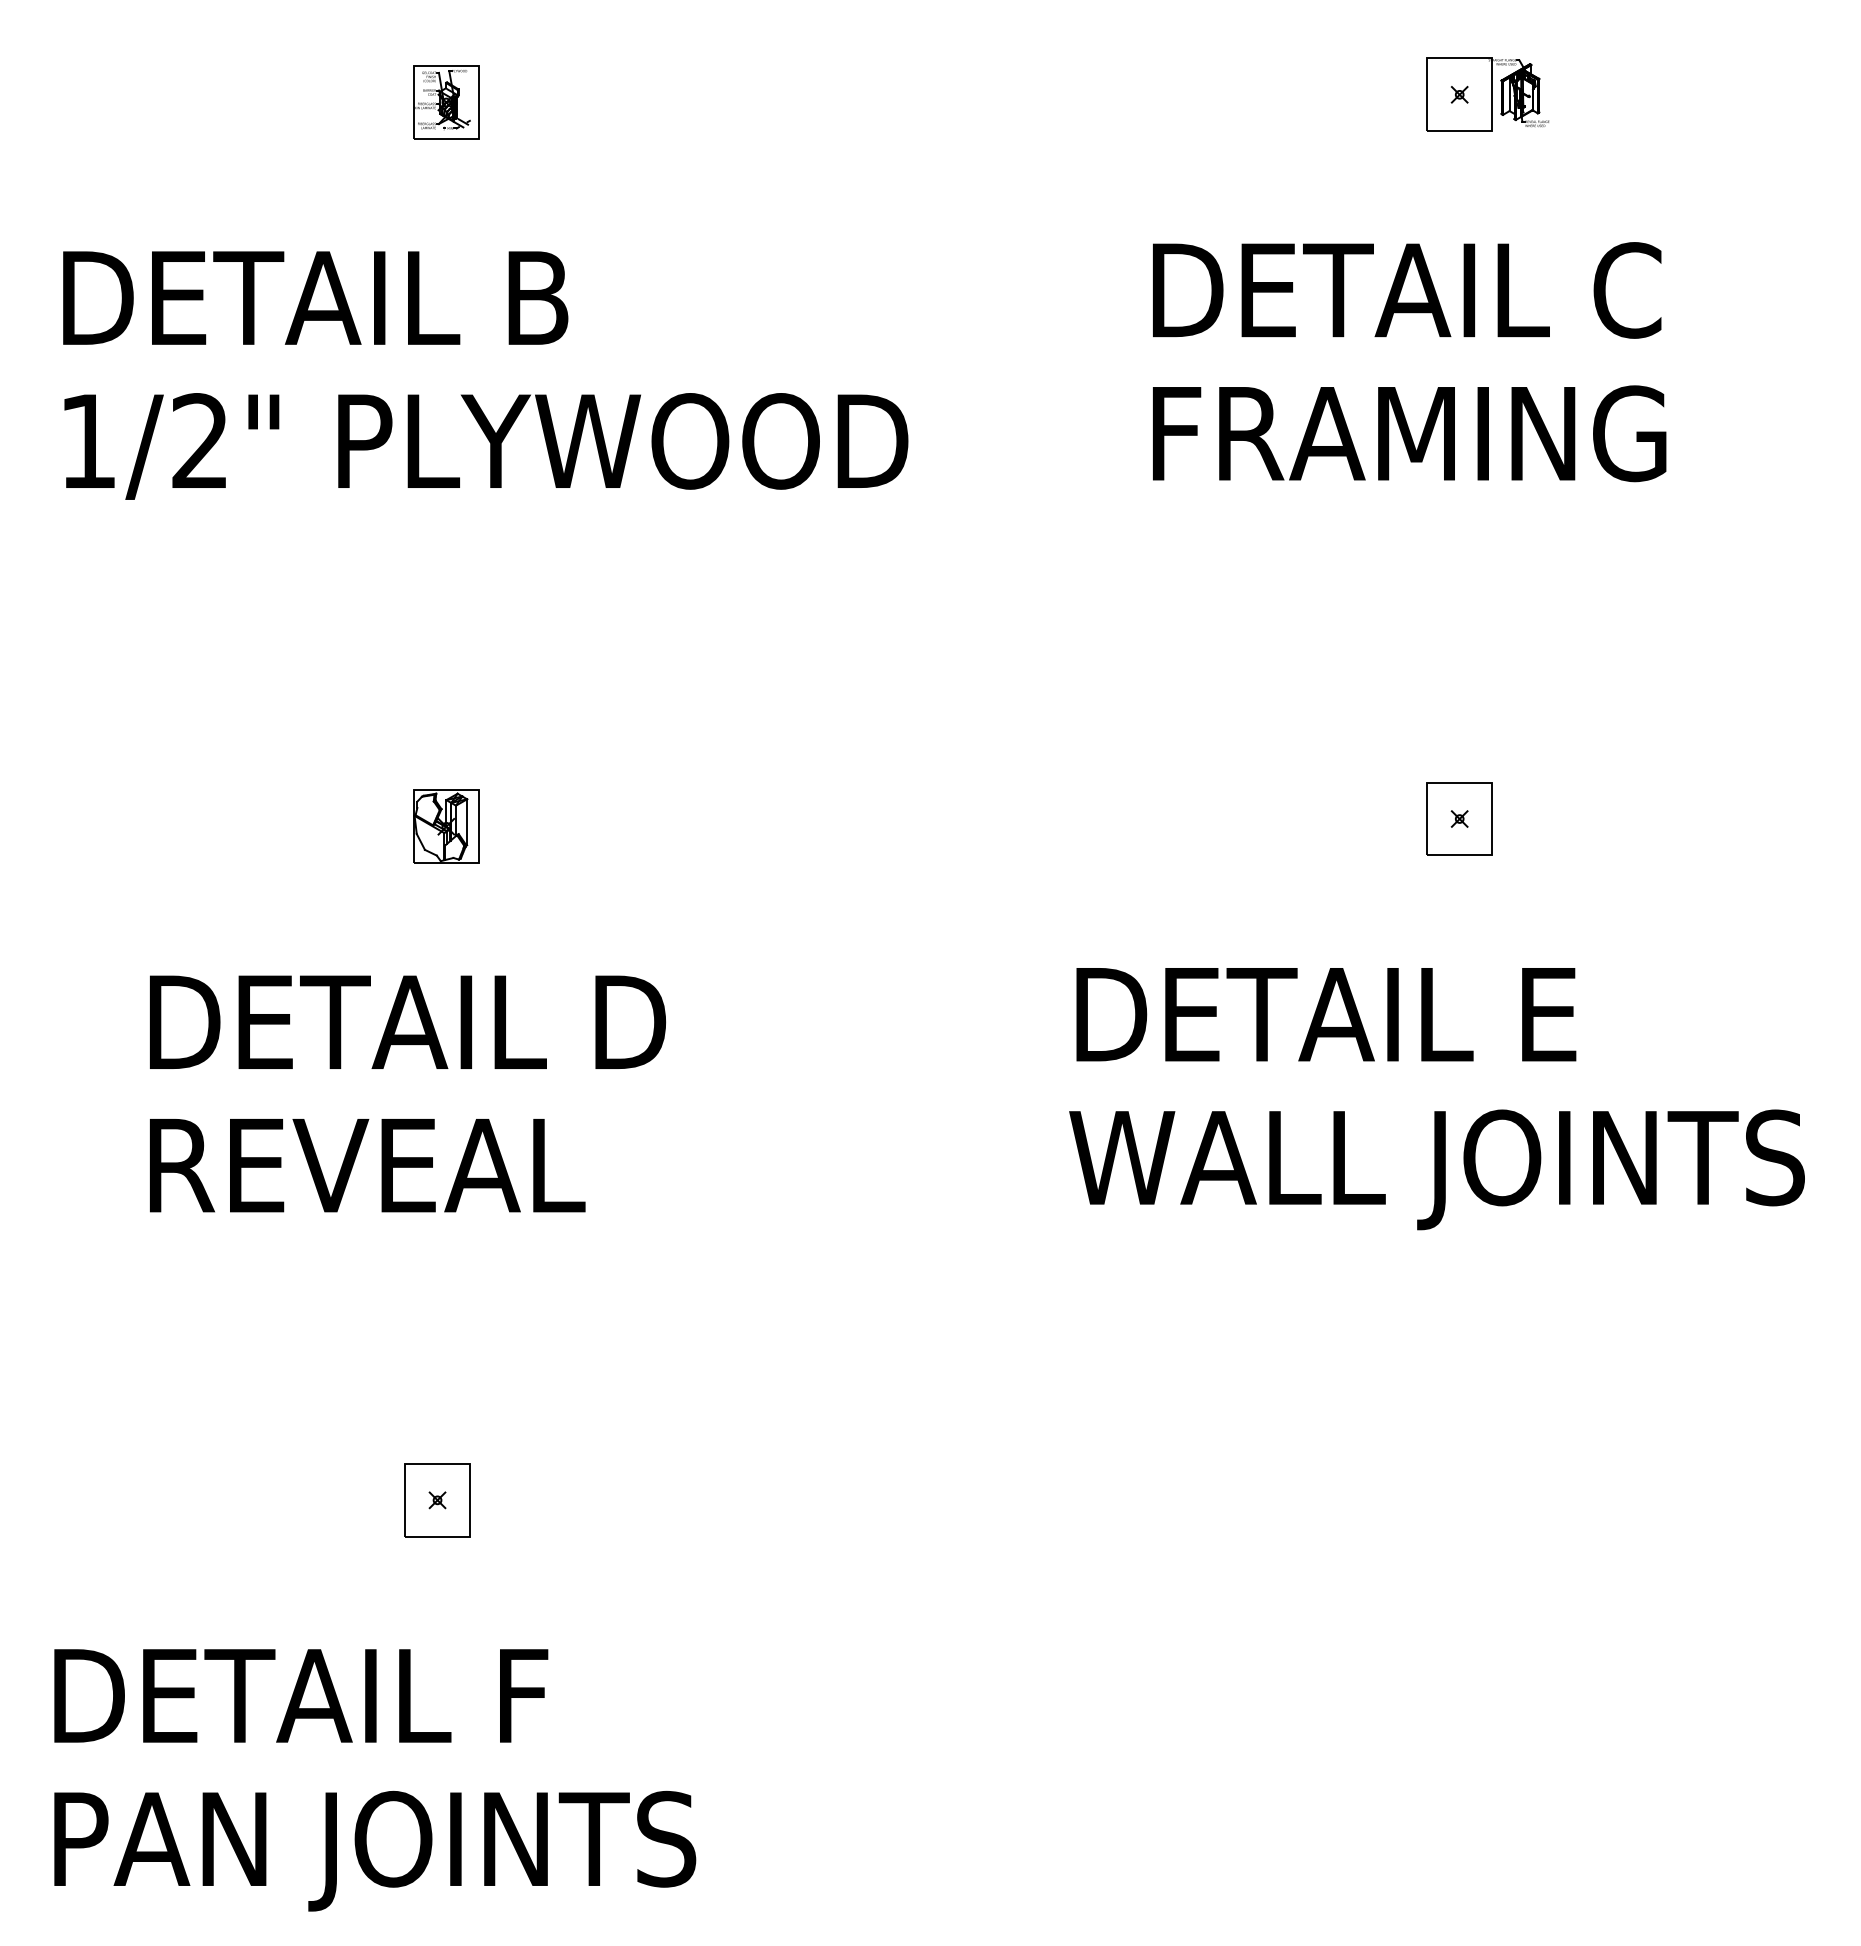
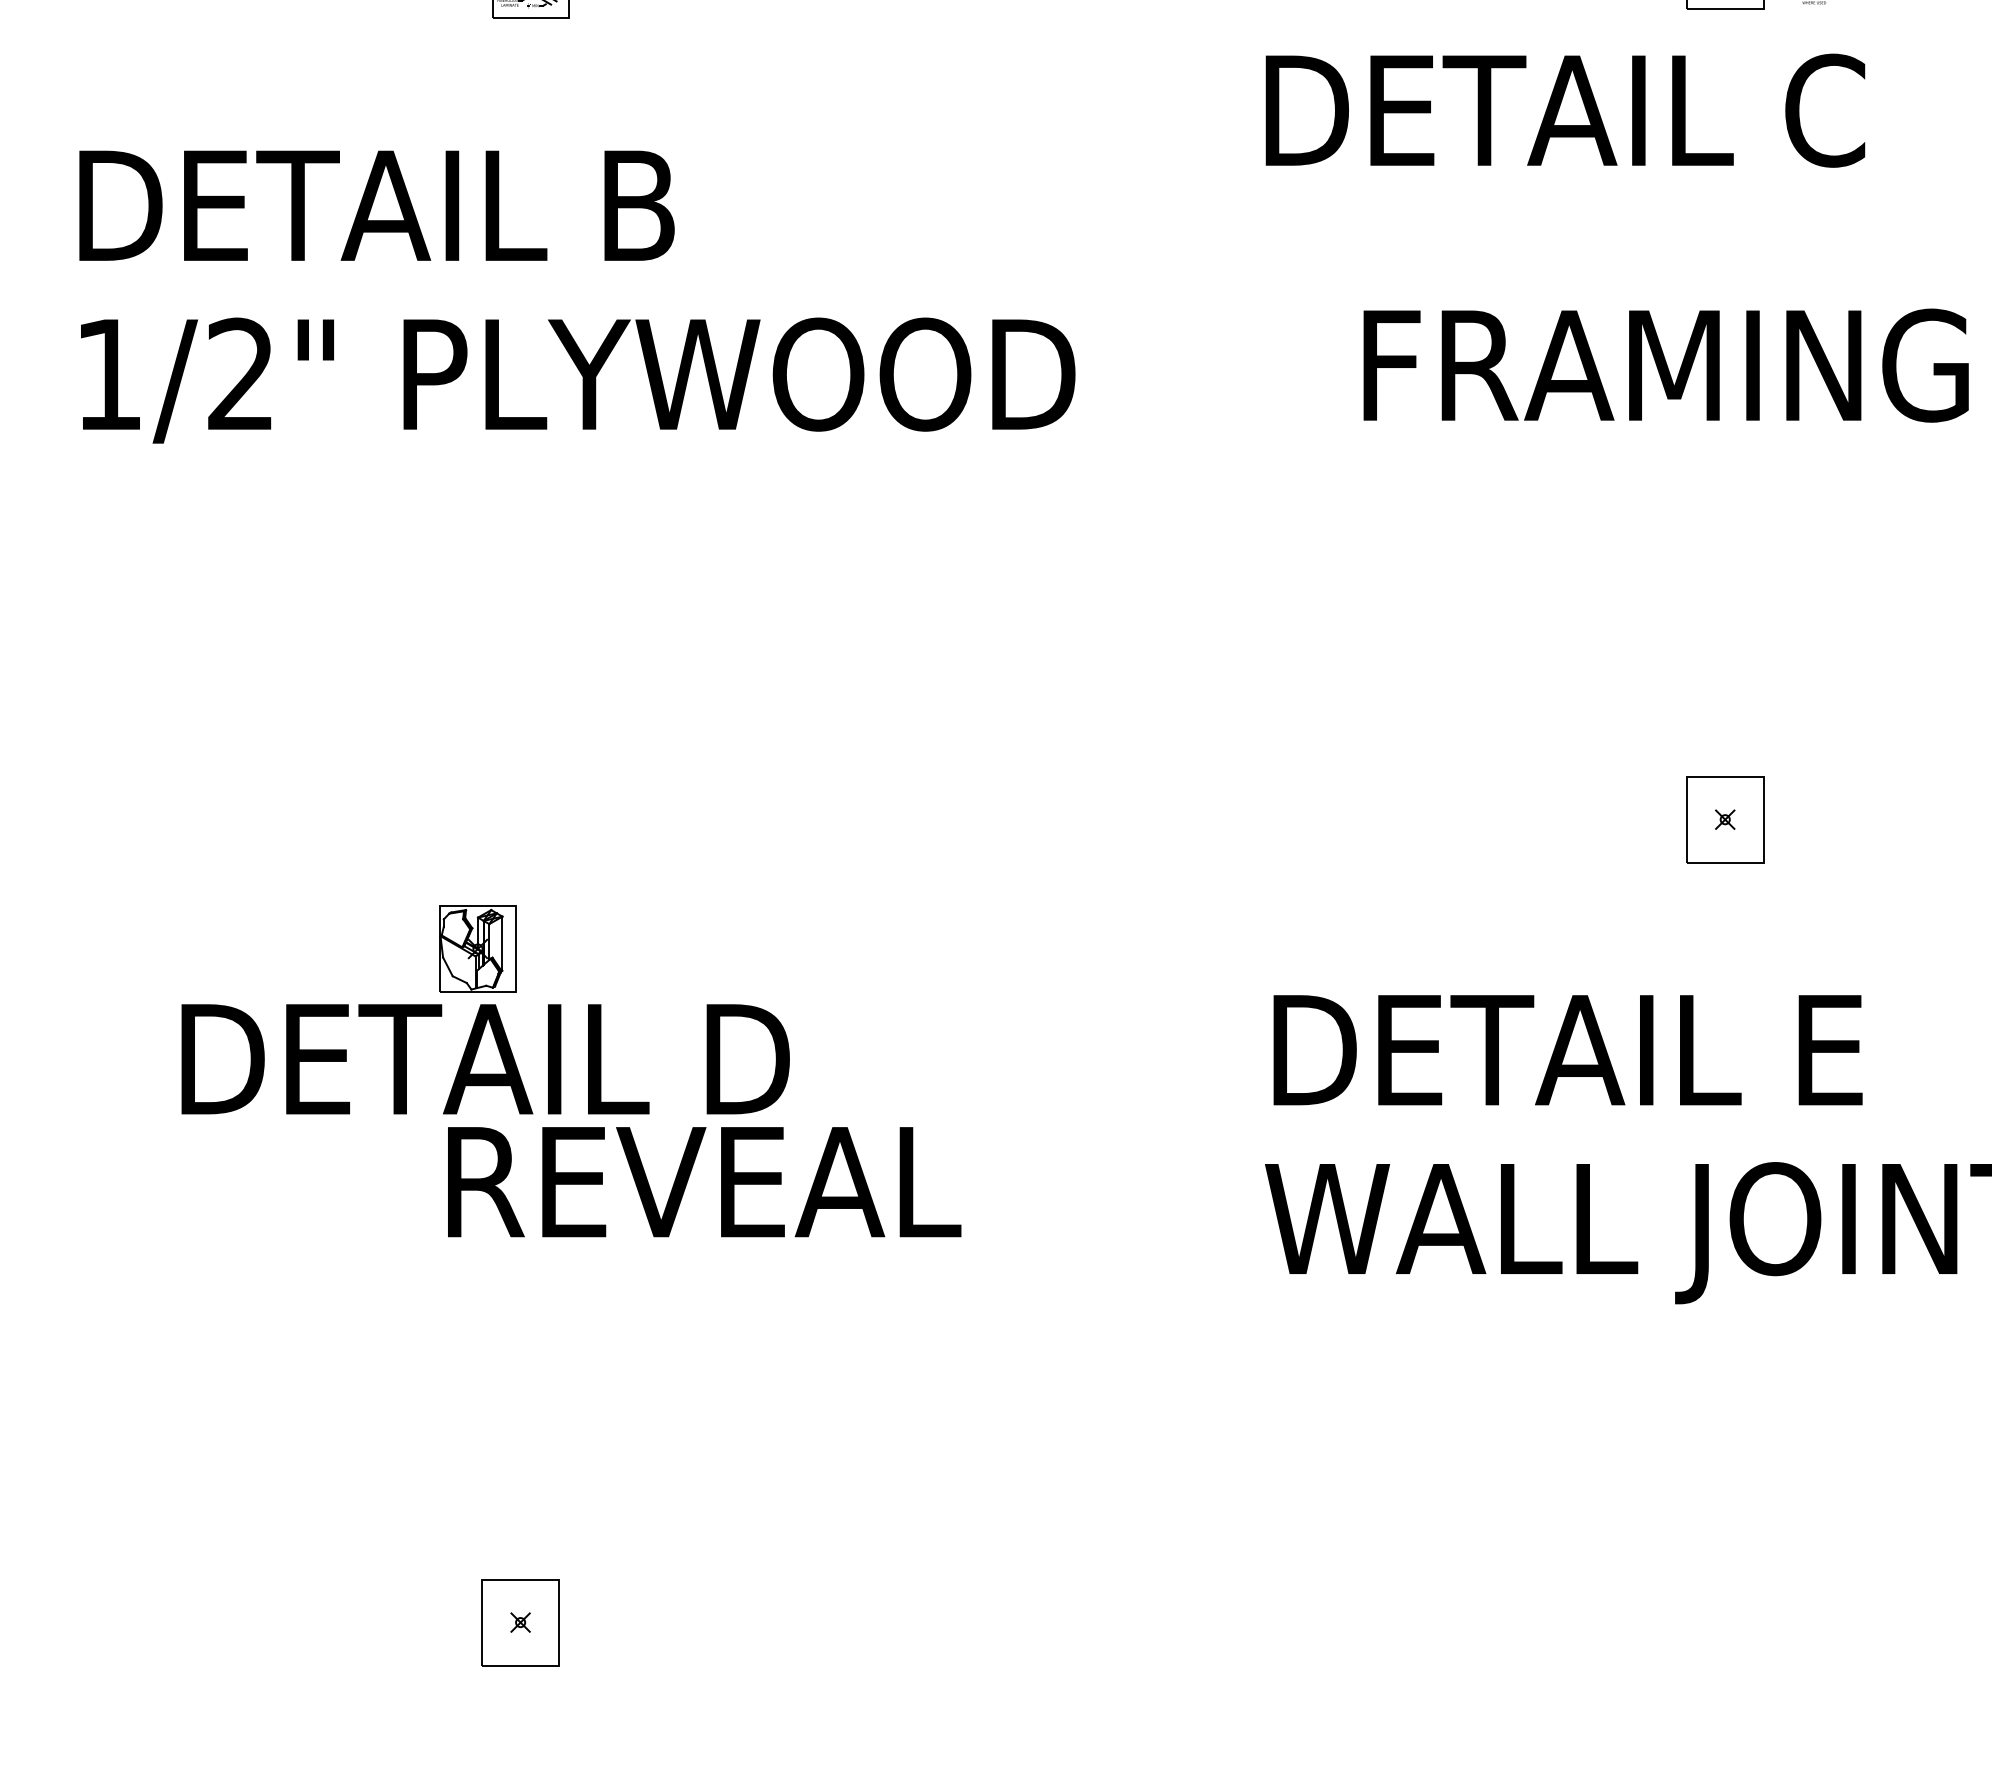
text: (1407, 290) -> (1565, 110), moved
part: (446, 826) -> (478, 948), moved
text: (367, 1165) -> (704, 1182), moved

